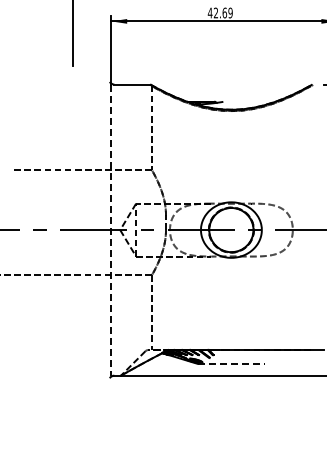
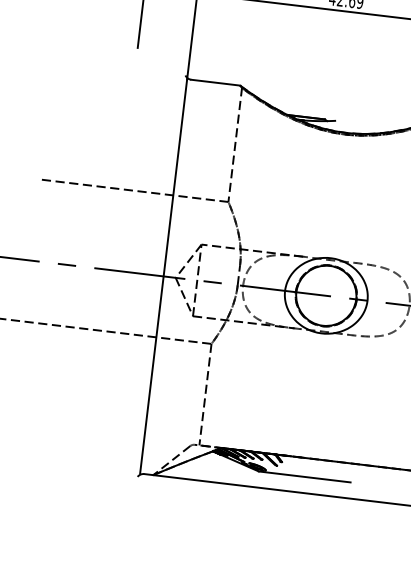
line: (111, 230) -> (163, 277), dashed -> solid
line: (231, 363) -> (304, 476), dashed -> solid

